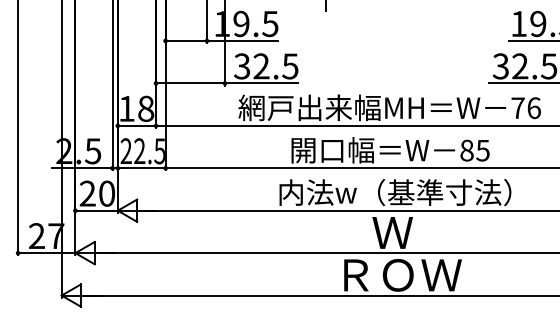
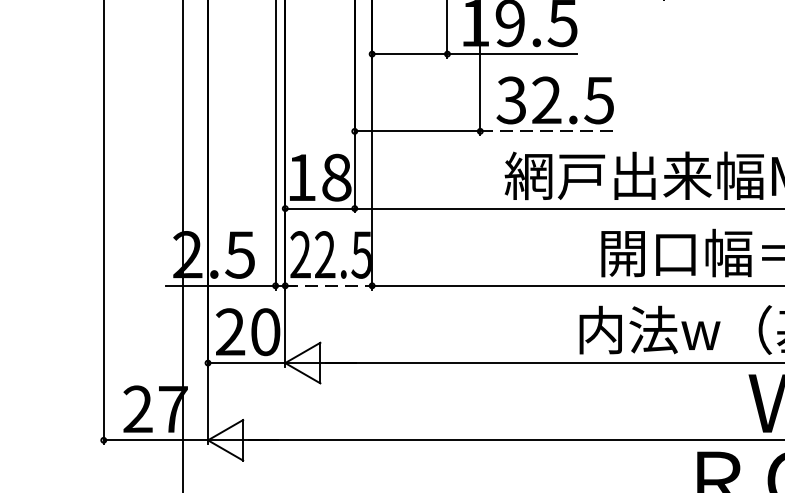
line: (261, 83) -> (546, 131), solid -> dashed
line: (141, 168) -> (328, 286), solid -> dashed

